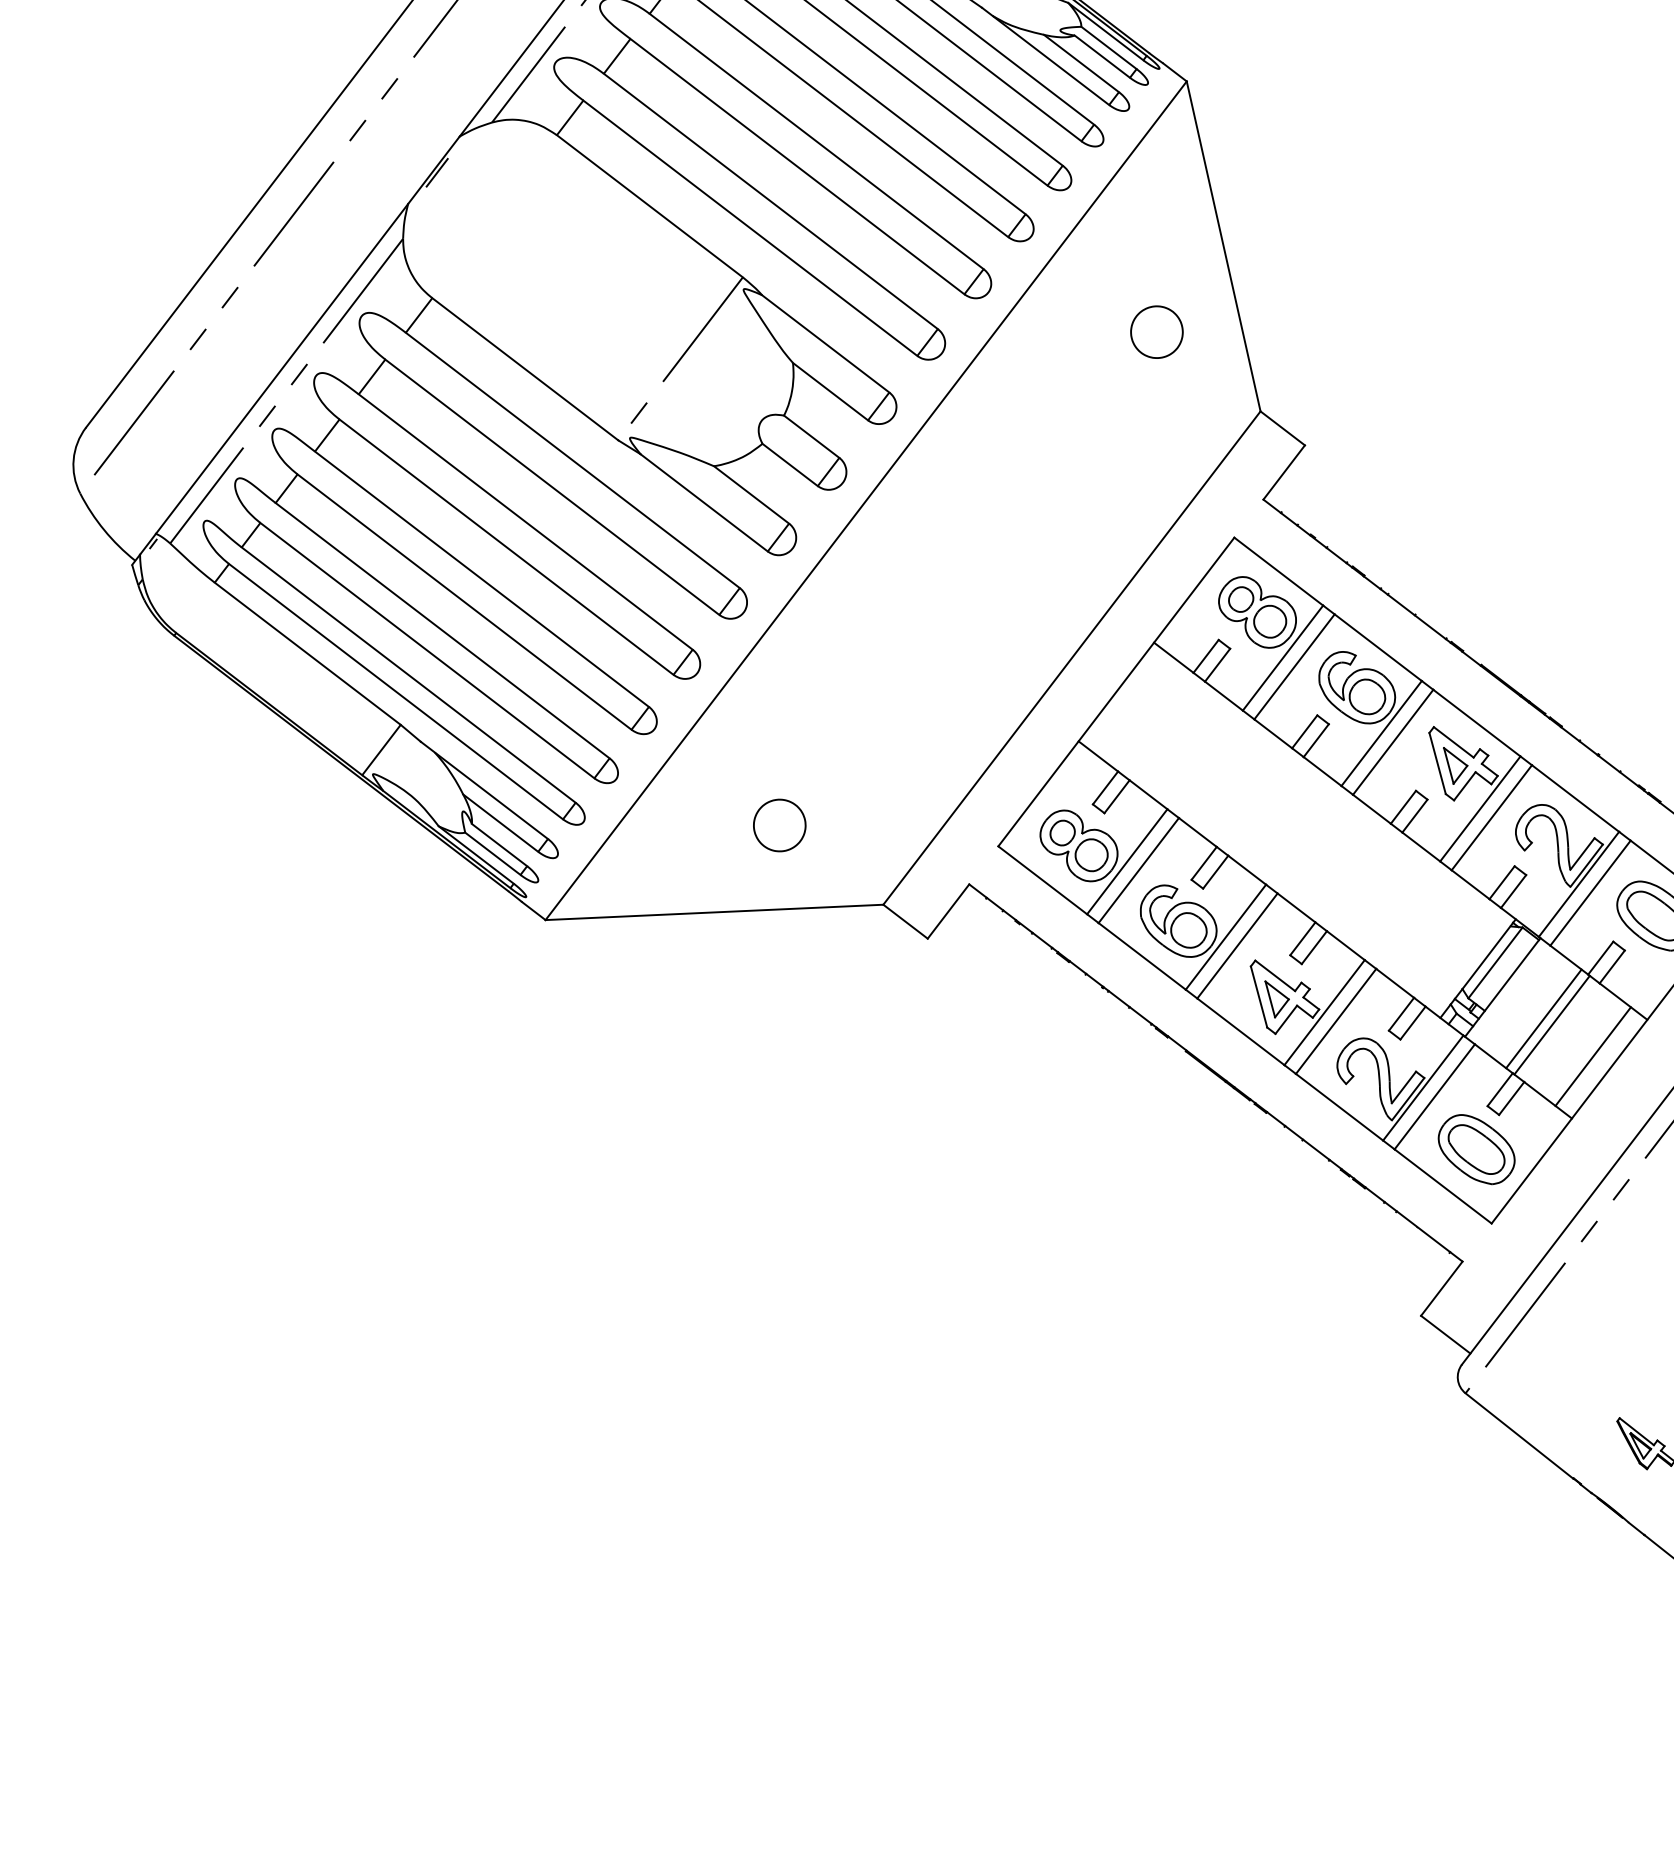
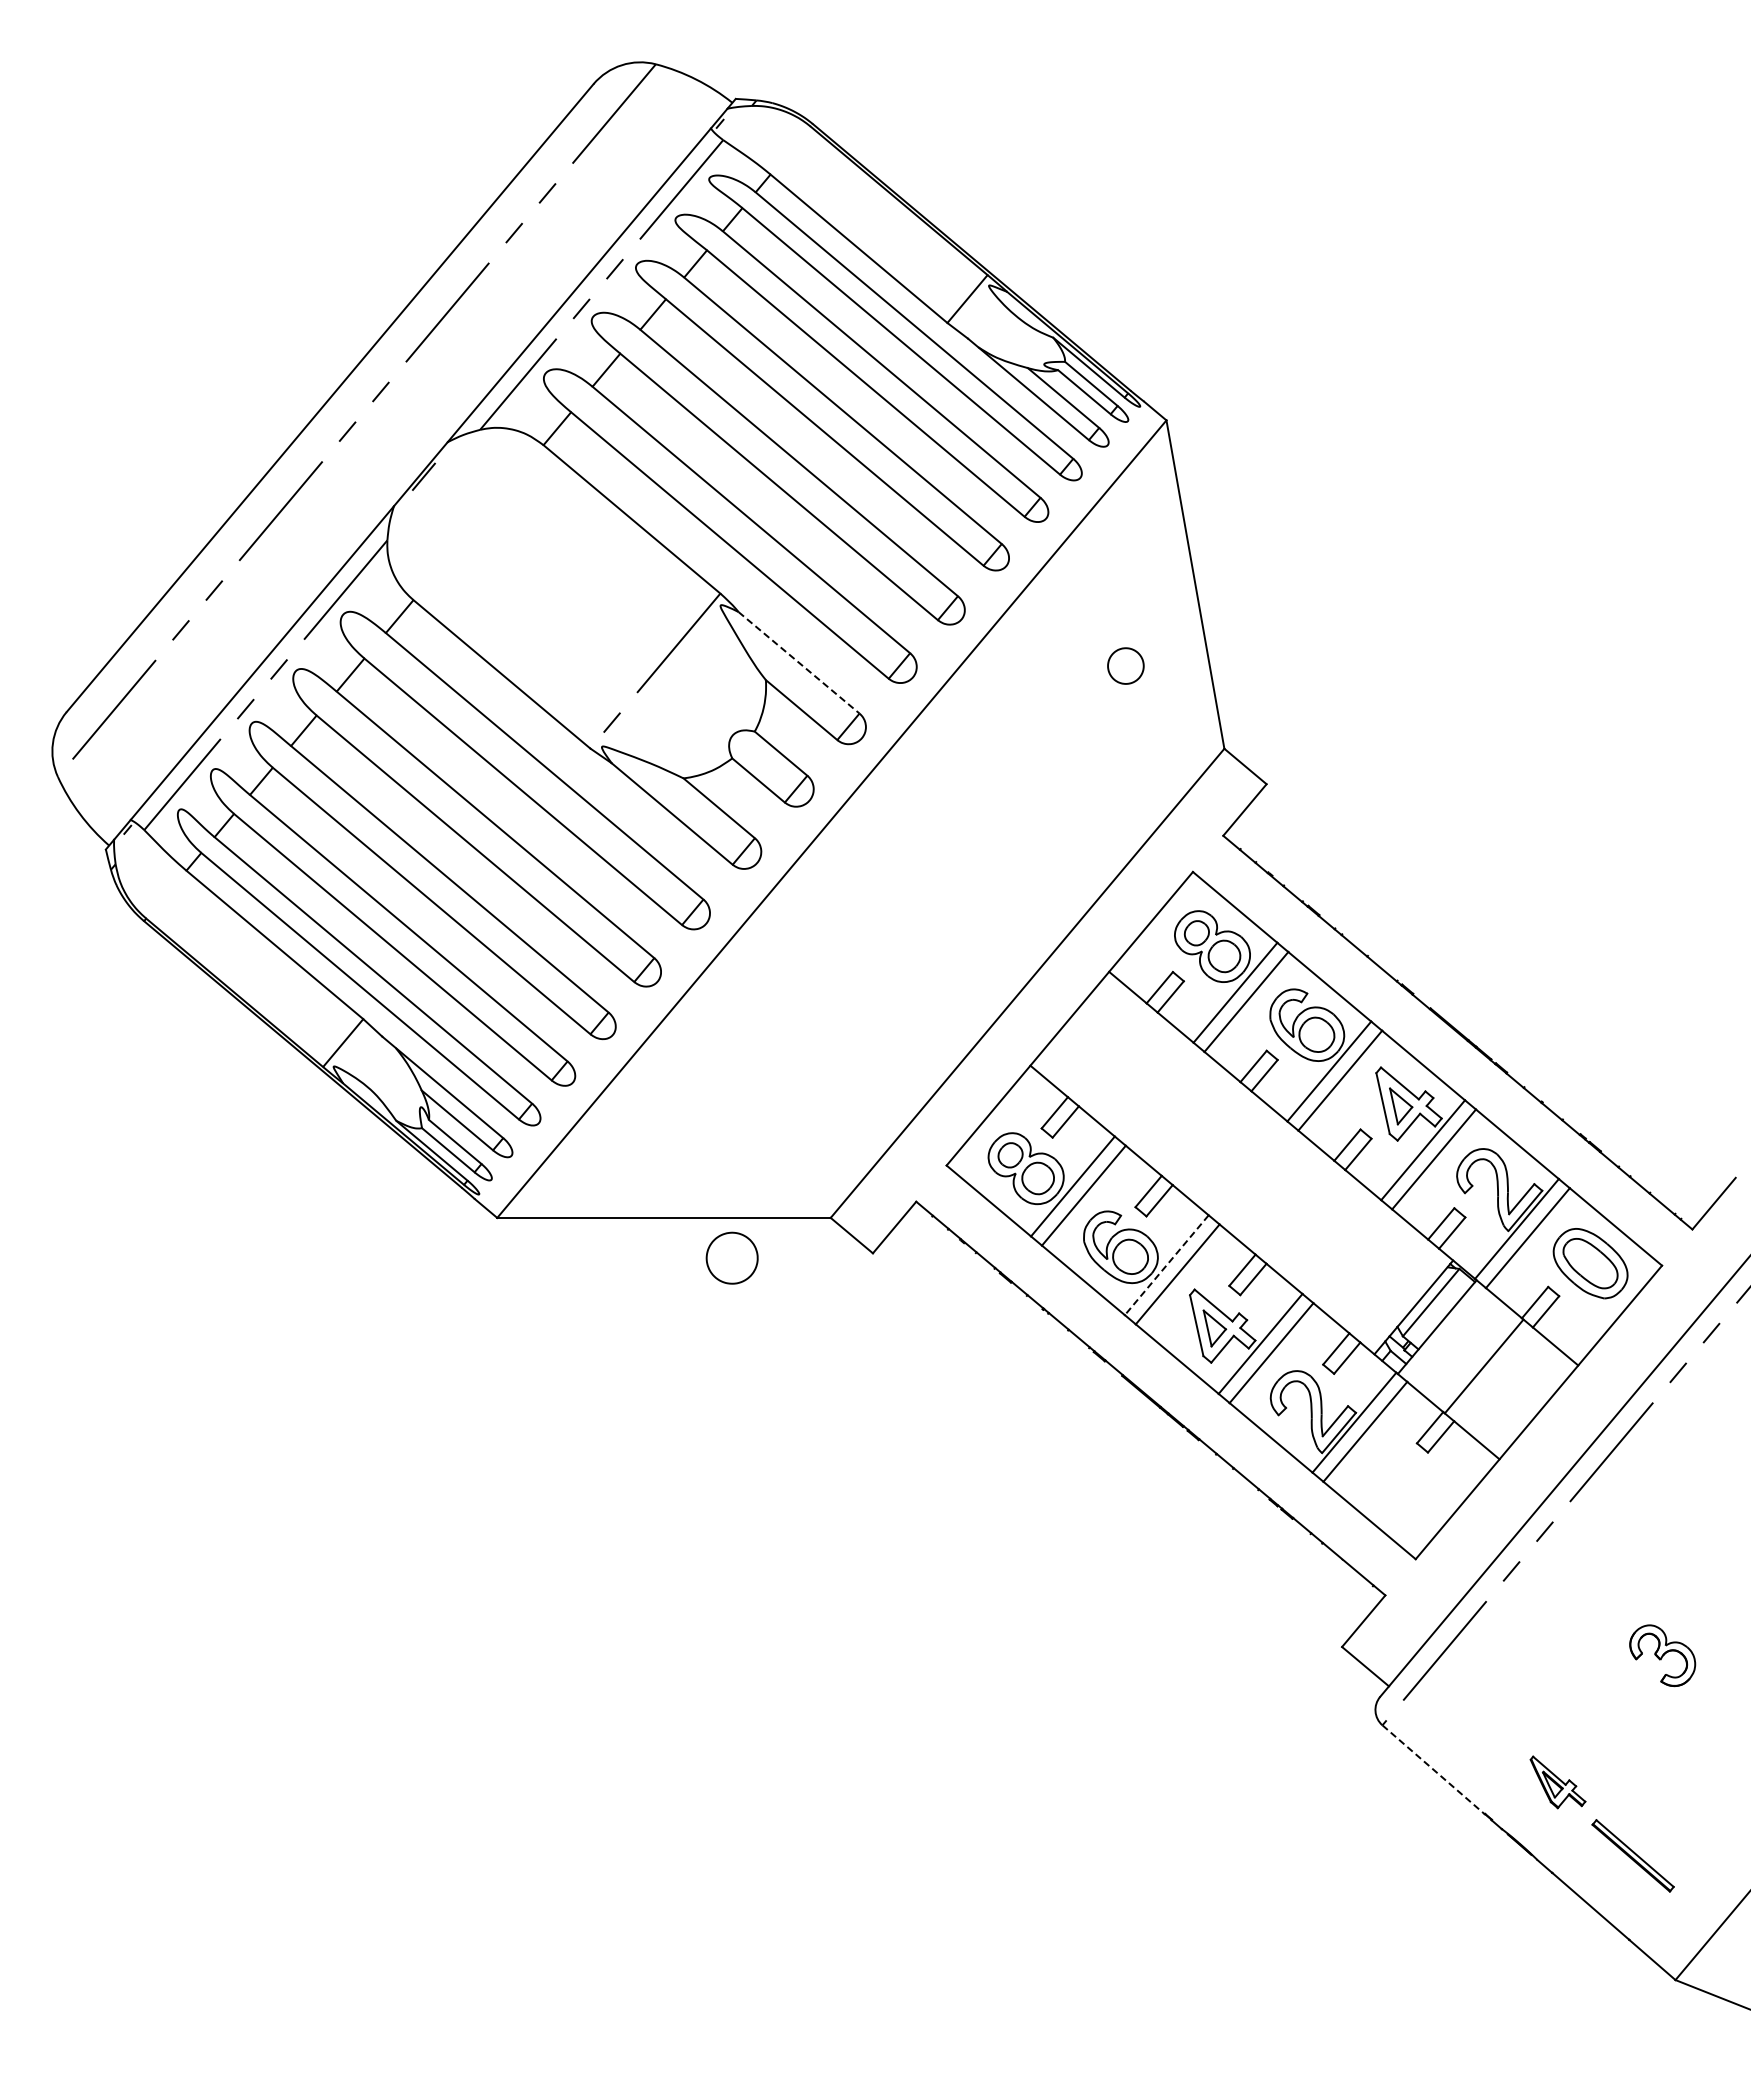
part: (1156, 331) -> (1125, 665), size x0.7
line: (826, 343) -> (799, 662), solid -> dashed
part: (779, 824) -> (731, 1257), moved
line: (1225, 937) -> (1166, 1265), solid -> dashed
line: (1544, 1018) -> (1476, 1359), removed
line: (1592, 1056) -> (1522, 1399), removed
part: (1476, 1149) -> (1404, 1485), removed
line: (1519, 1435) -> (1433, 1769), solid -> dashed

